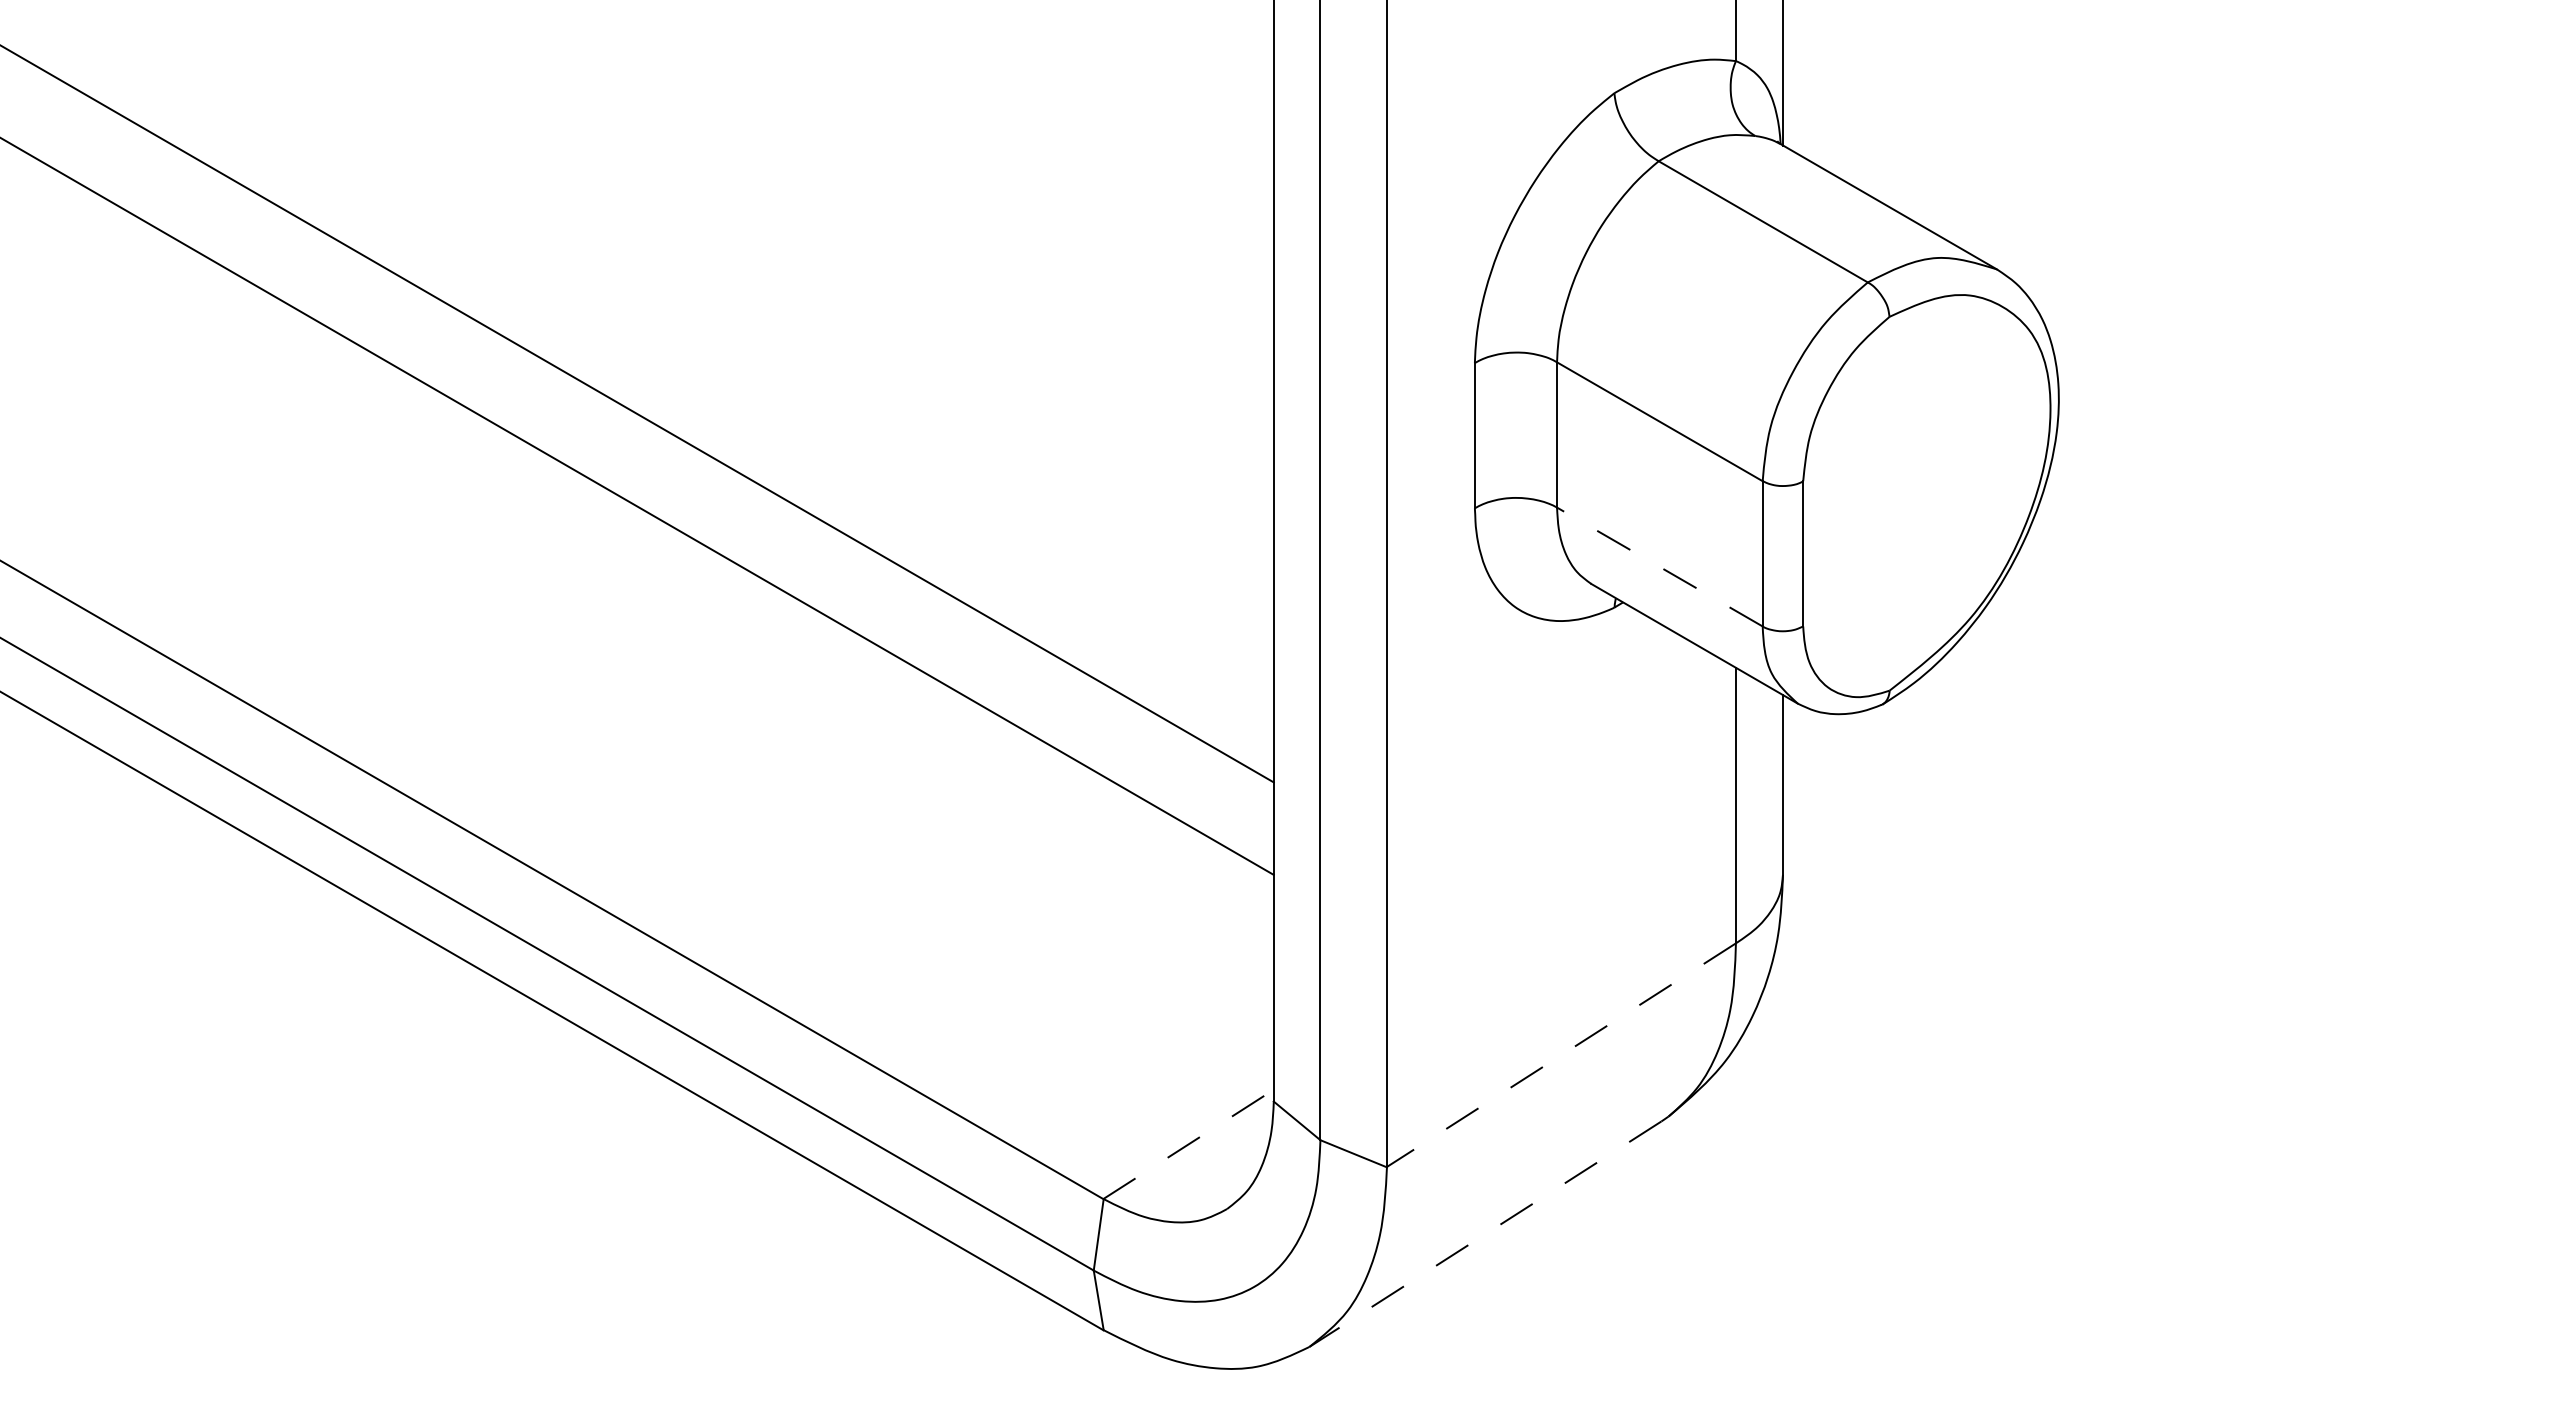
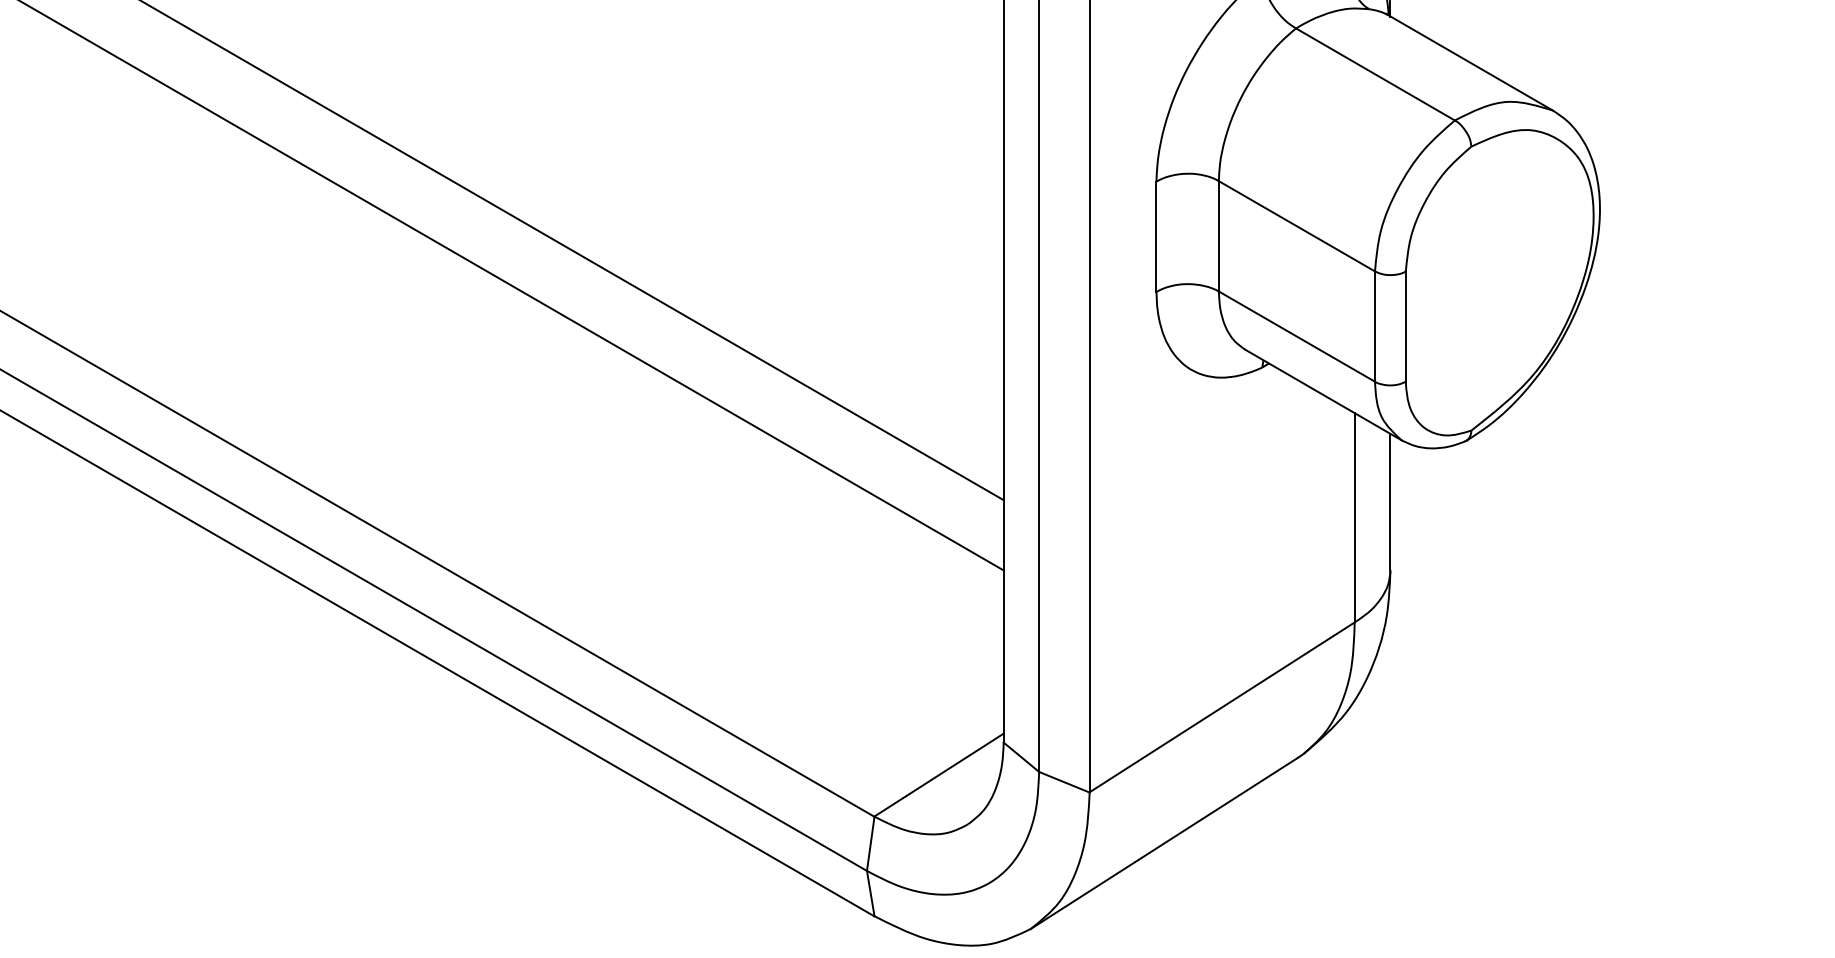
line: (1659, 567) -> (1296, 336), dashed -> solid
line: (1561, 1055) -> (1222, 707), dashed -> solid
line: (1188, 1144) -> (938, 775), dashed -> solid
line: (1484, 1234) -> (1163, 843), dashed -> solid

